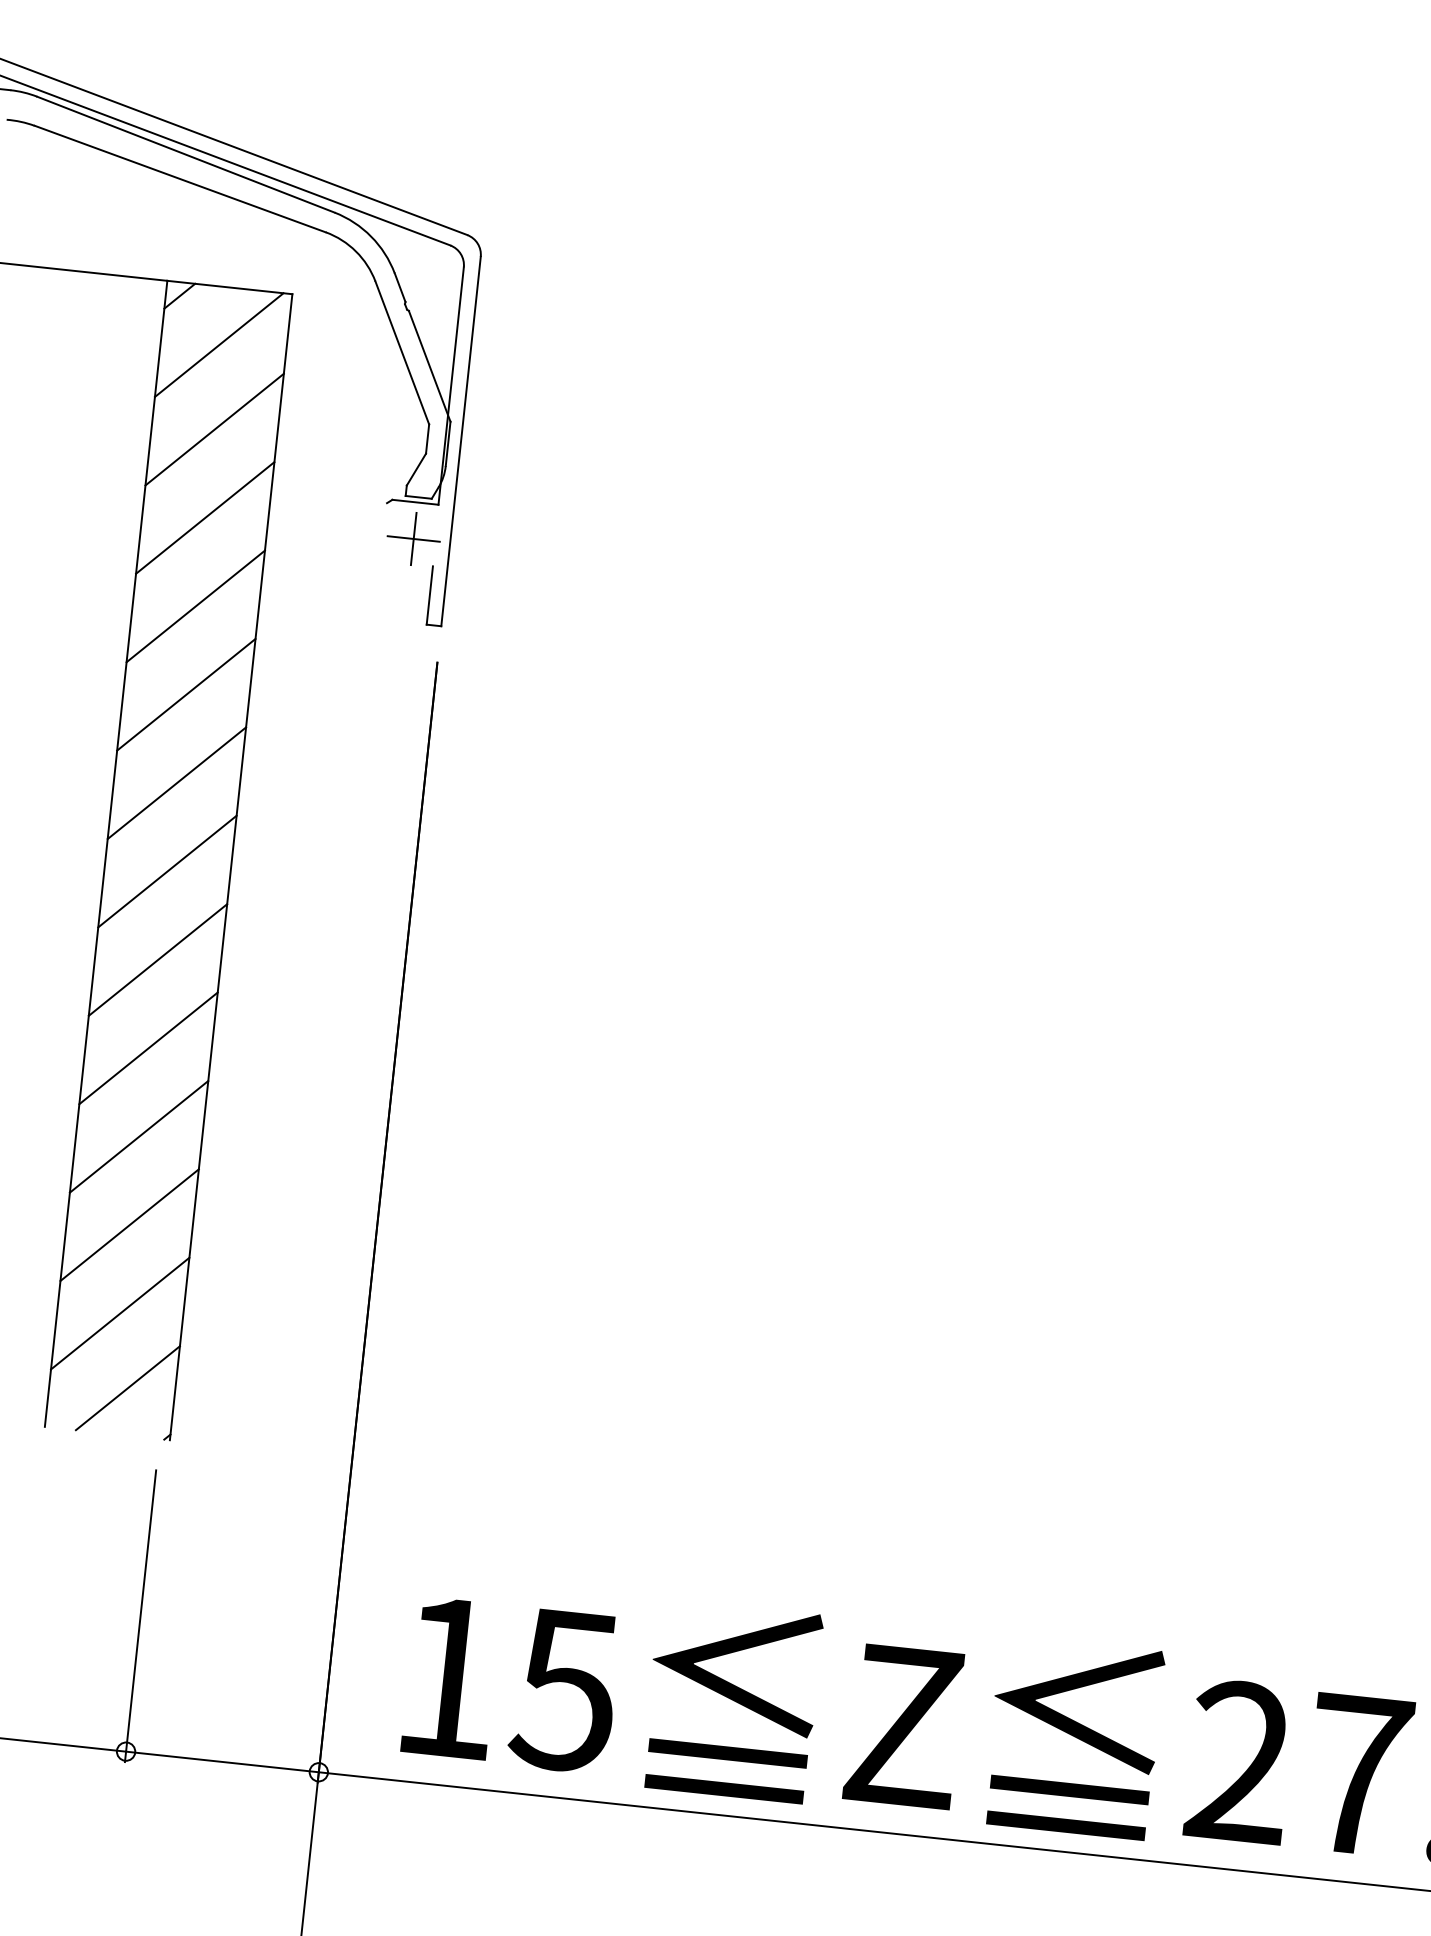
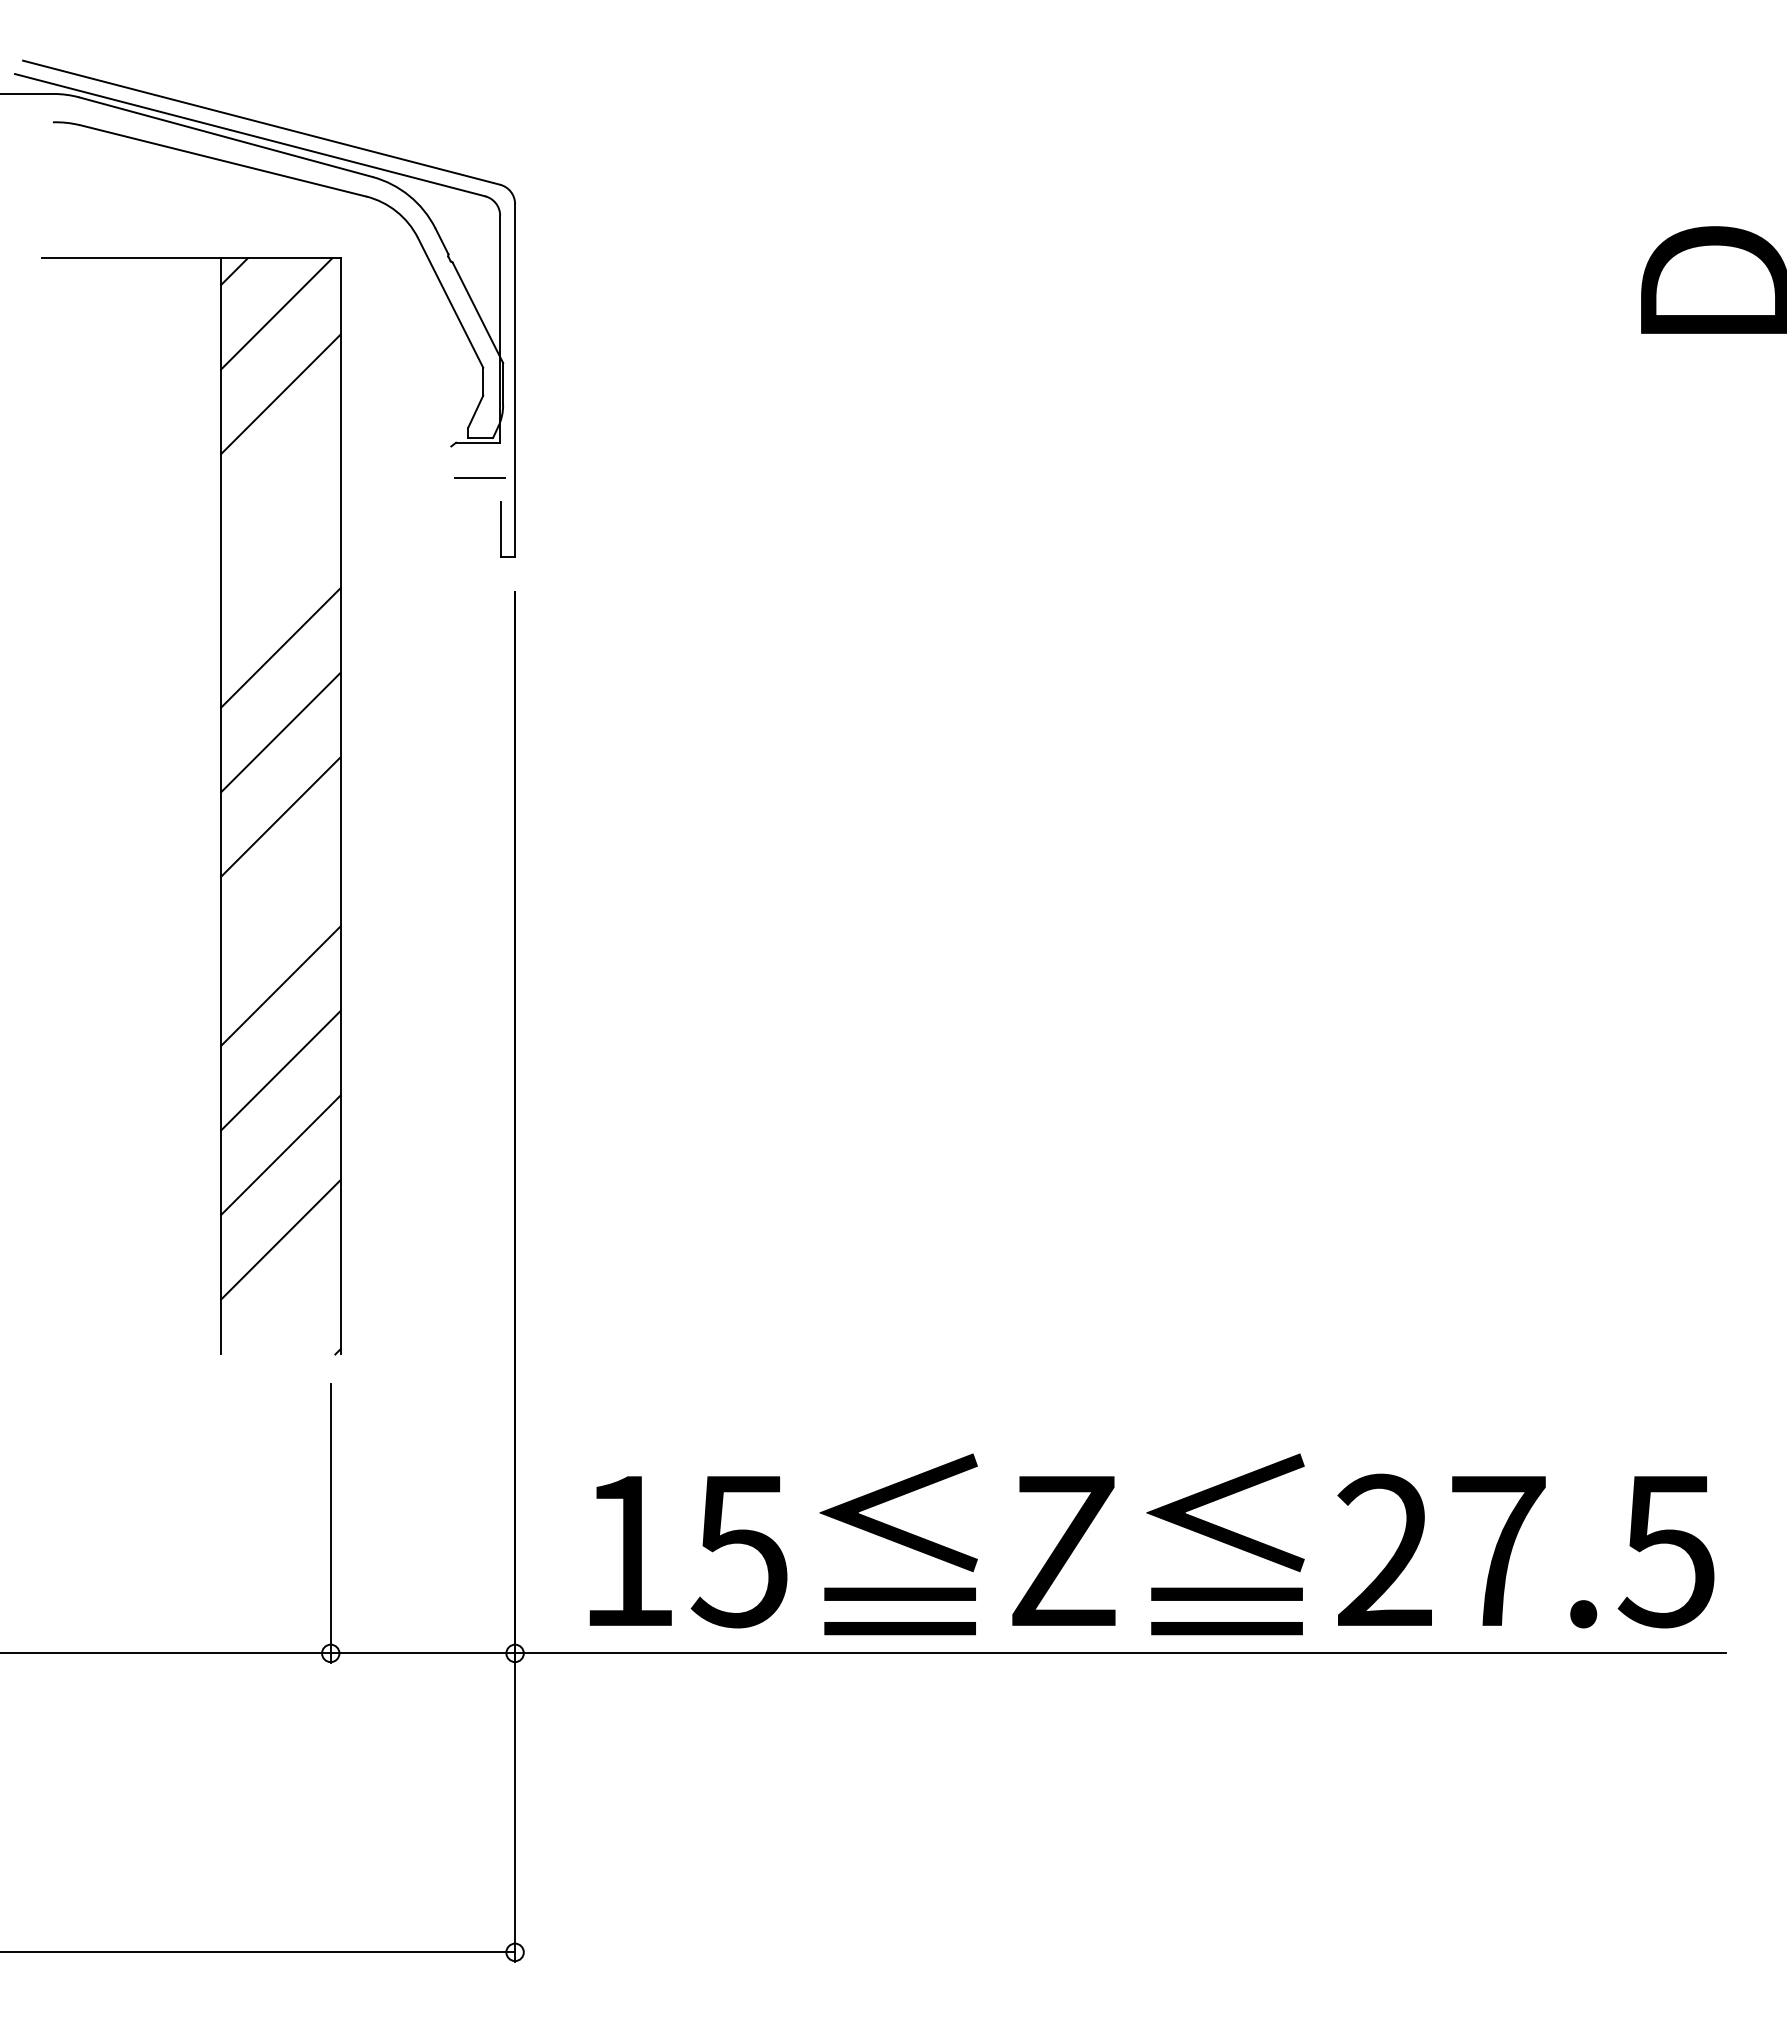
line: (204, 517) -> (280, 478), removed
line: (414, 538) -> (480, 477), removed
line: (195, 606) -> (280, 563), removed
line: (157, 959) -> (280, 901), removed
line: (127, 1388) -> (295, 1309), removed

